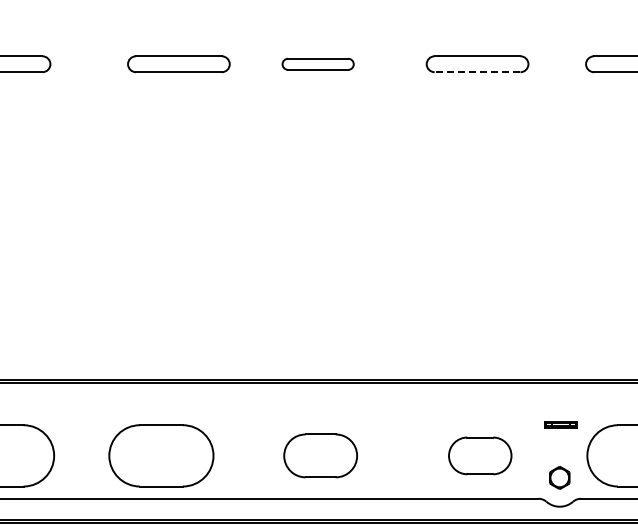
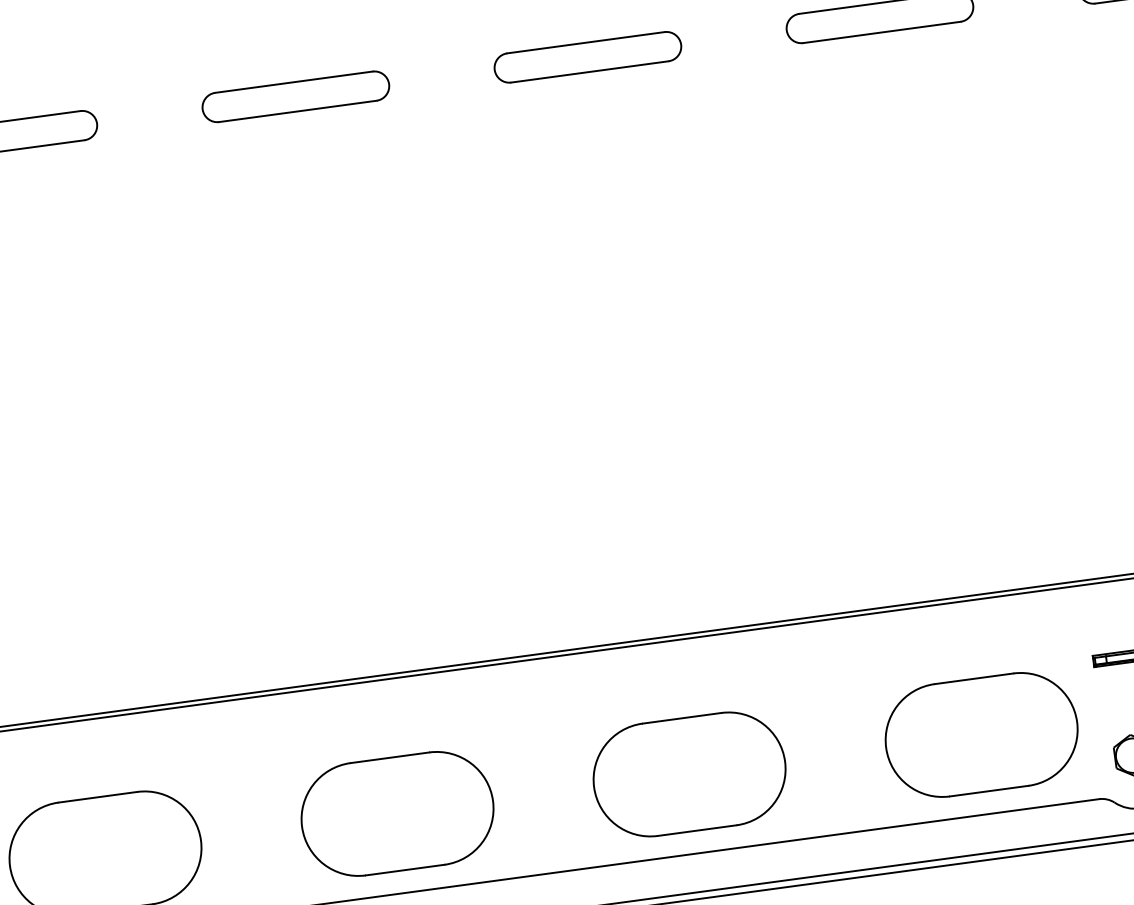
part: (178, 64) -> (295, 97), moved
part: (317, 64) -> (586, 57), size x1.43
line: (477, 72) -> (881, 32), dashed -> solid
part: (320, 455) -> (689, 773), size x1.43
part: (480, 455) -> (982, 734), size x1.67

